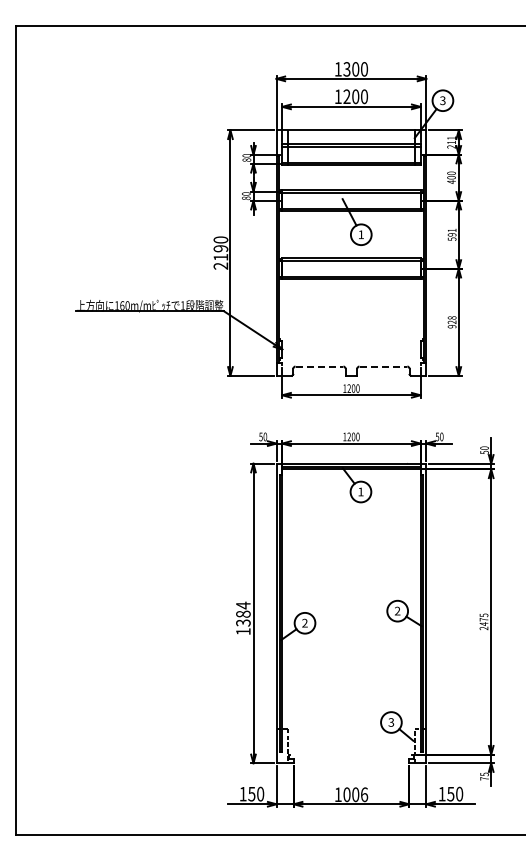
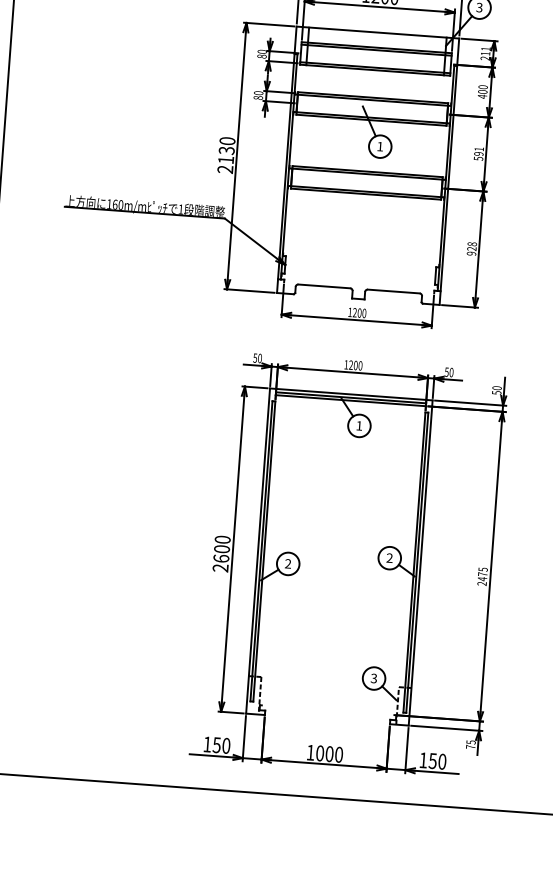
text: (220, 248) -> (226, 150), 2190 -> 2130
line: (319, 366) -> (324, 286), dashed -> solid
line: (383, 366) -> (393, 291), dashed -> solid
text: (243, 618) -> (221, 553), 1384 -> 2600
text: (364, 794) -> (339, 754), 1006 -> 1000

